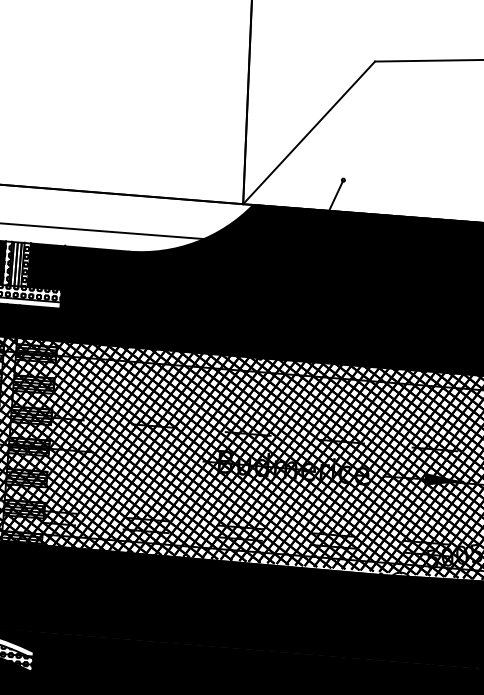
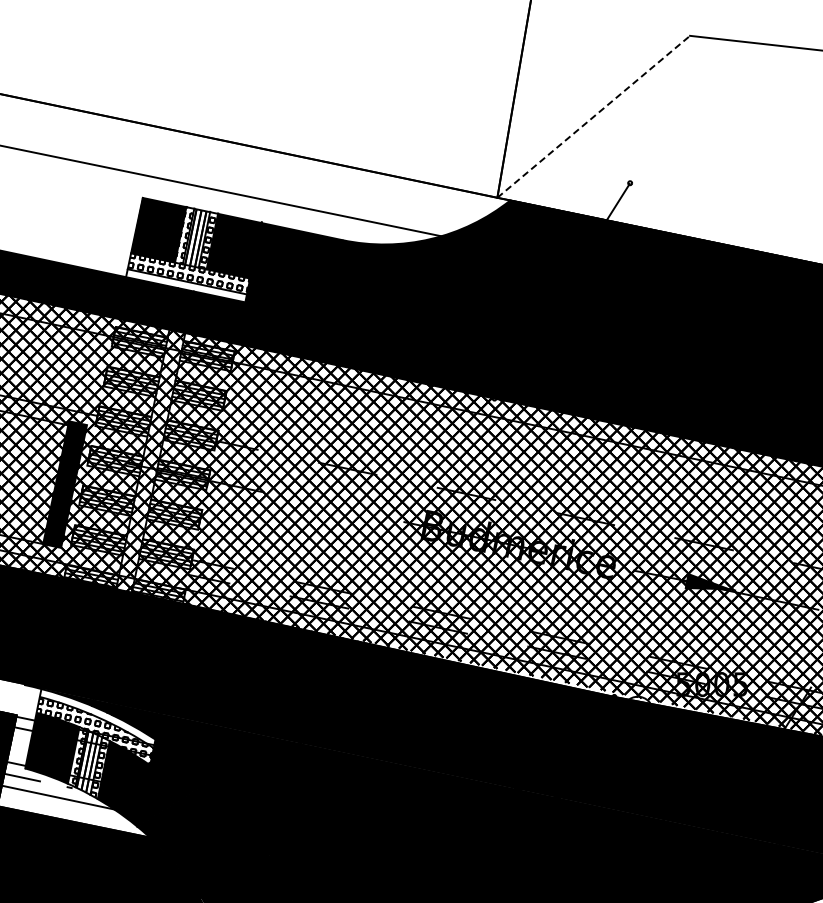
line: (308, 132) -> (593, 116), solid -> dashed

